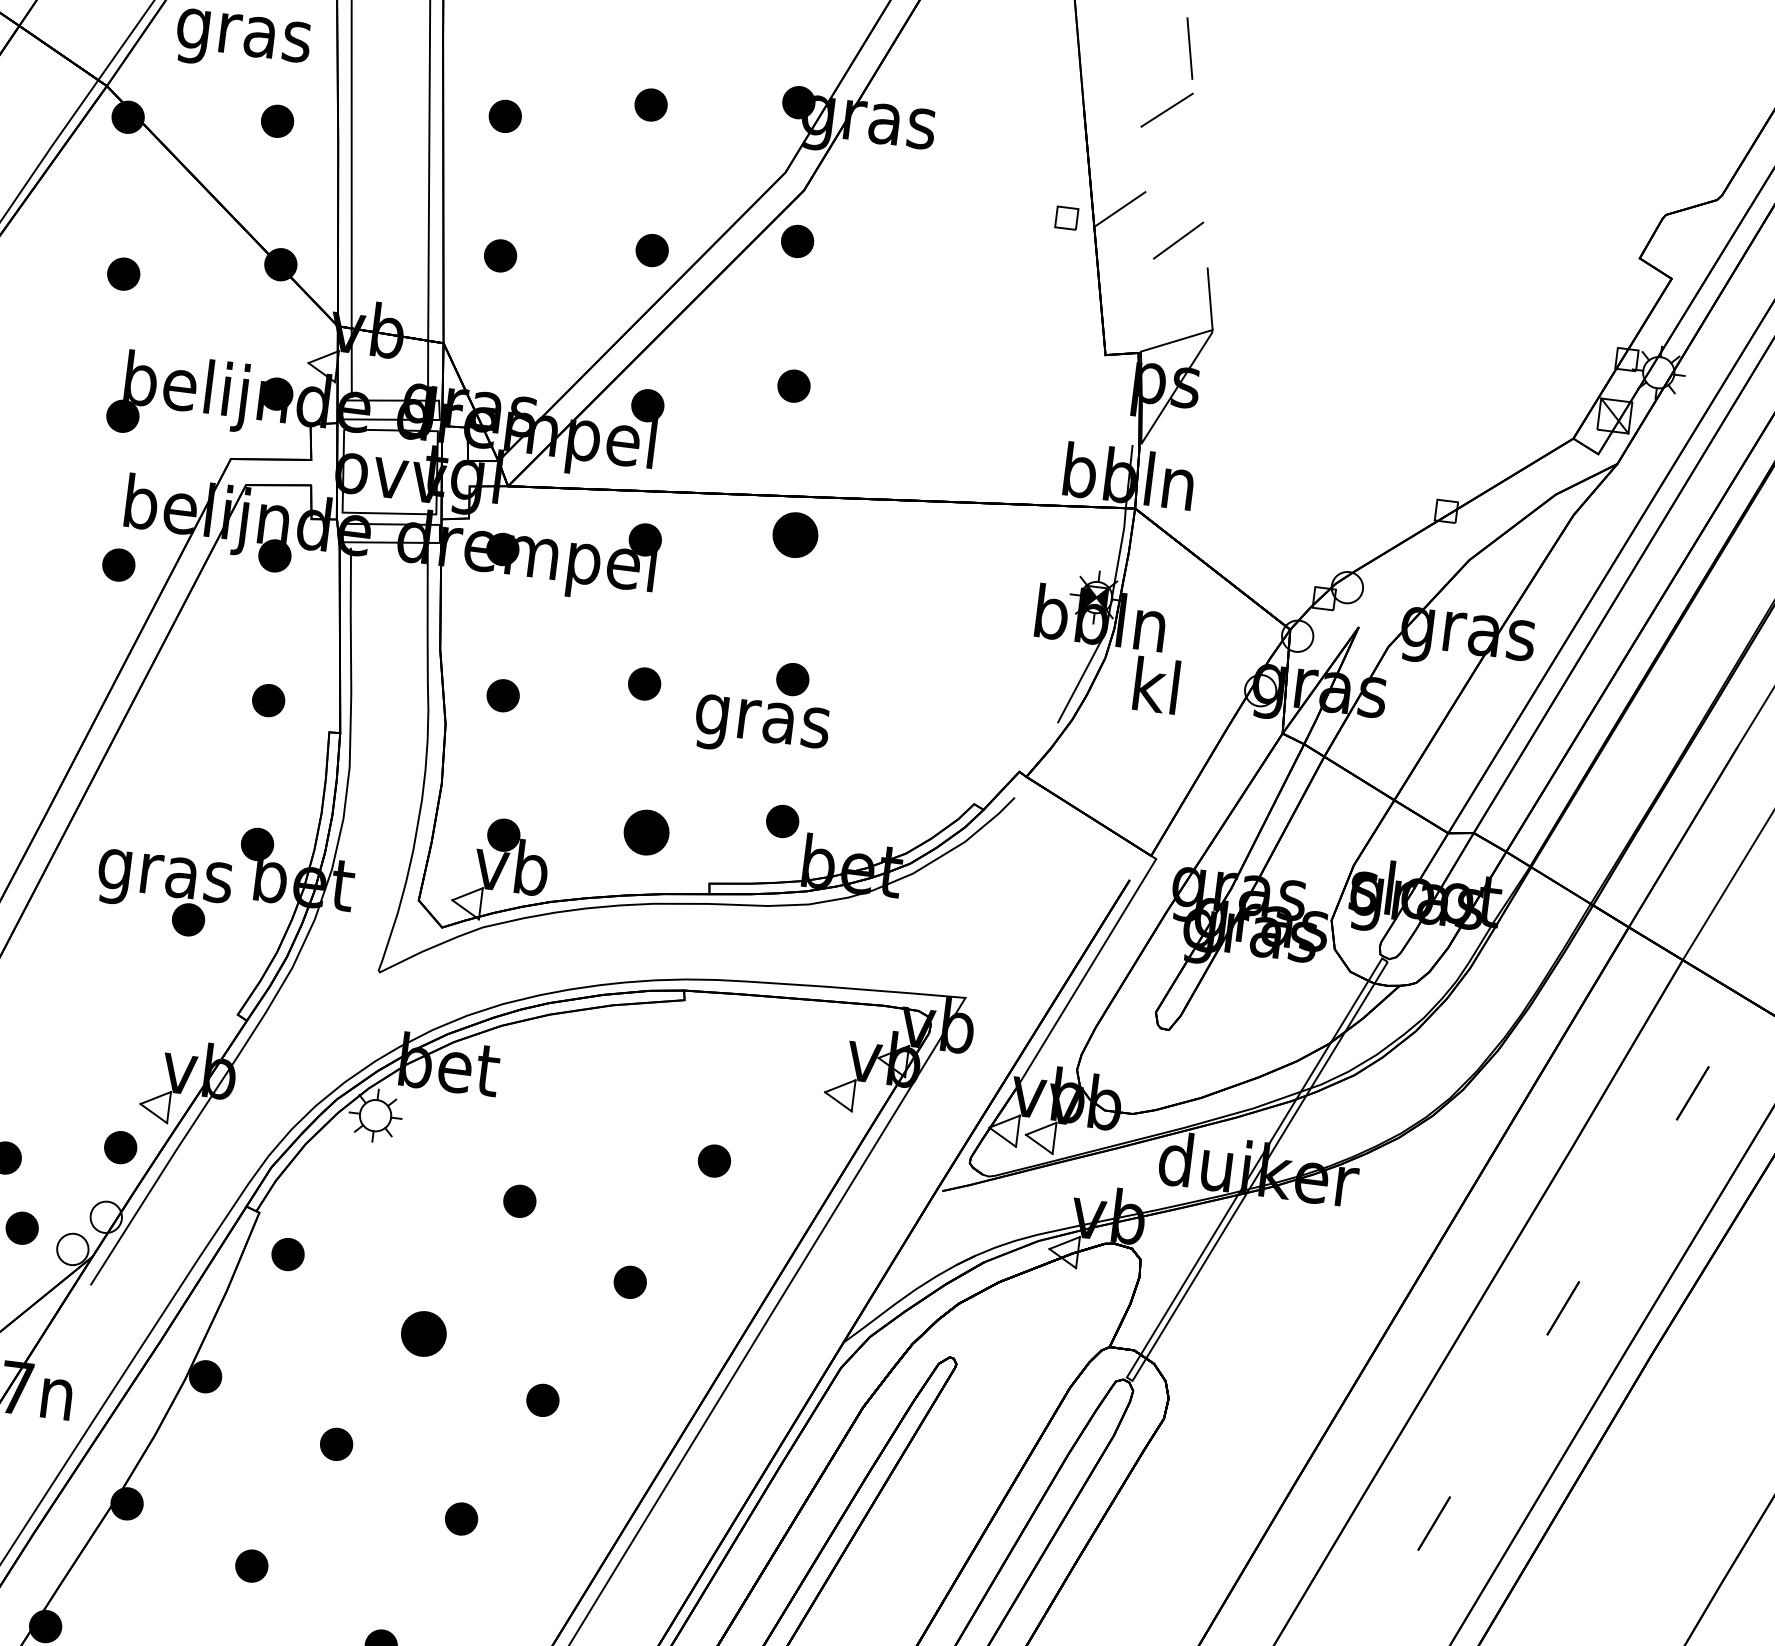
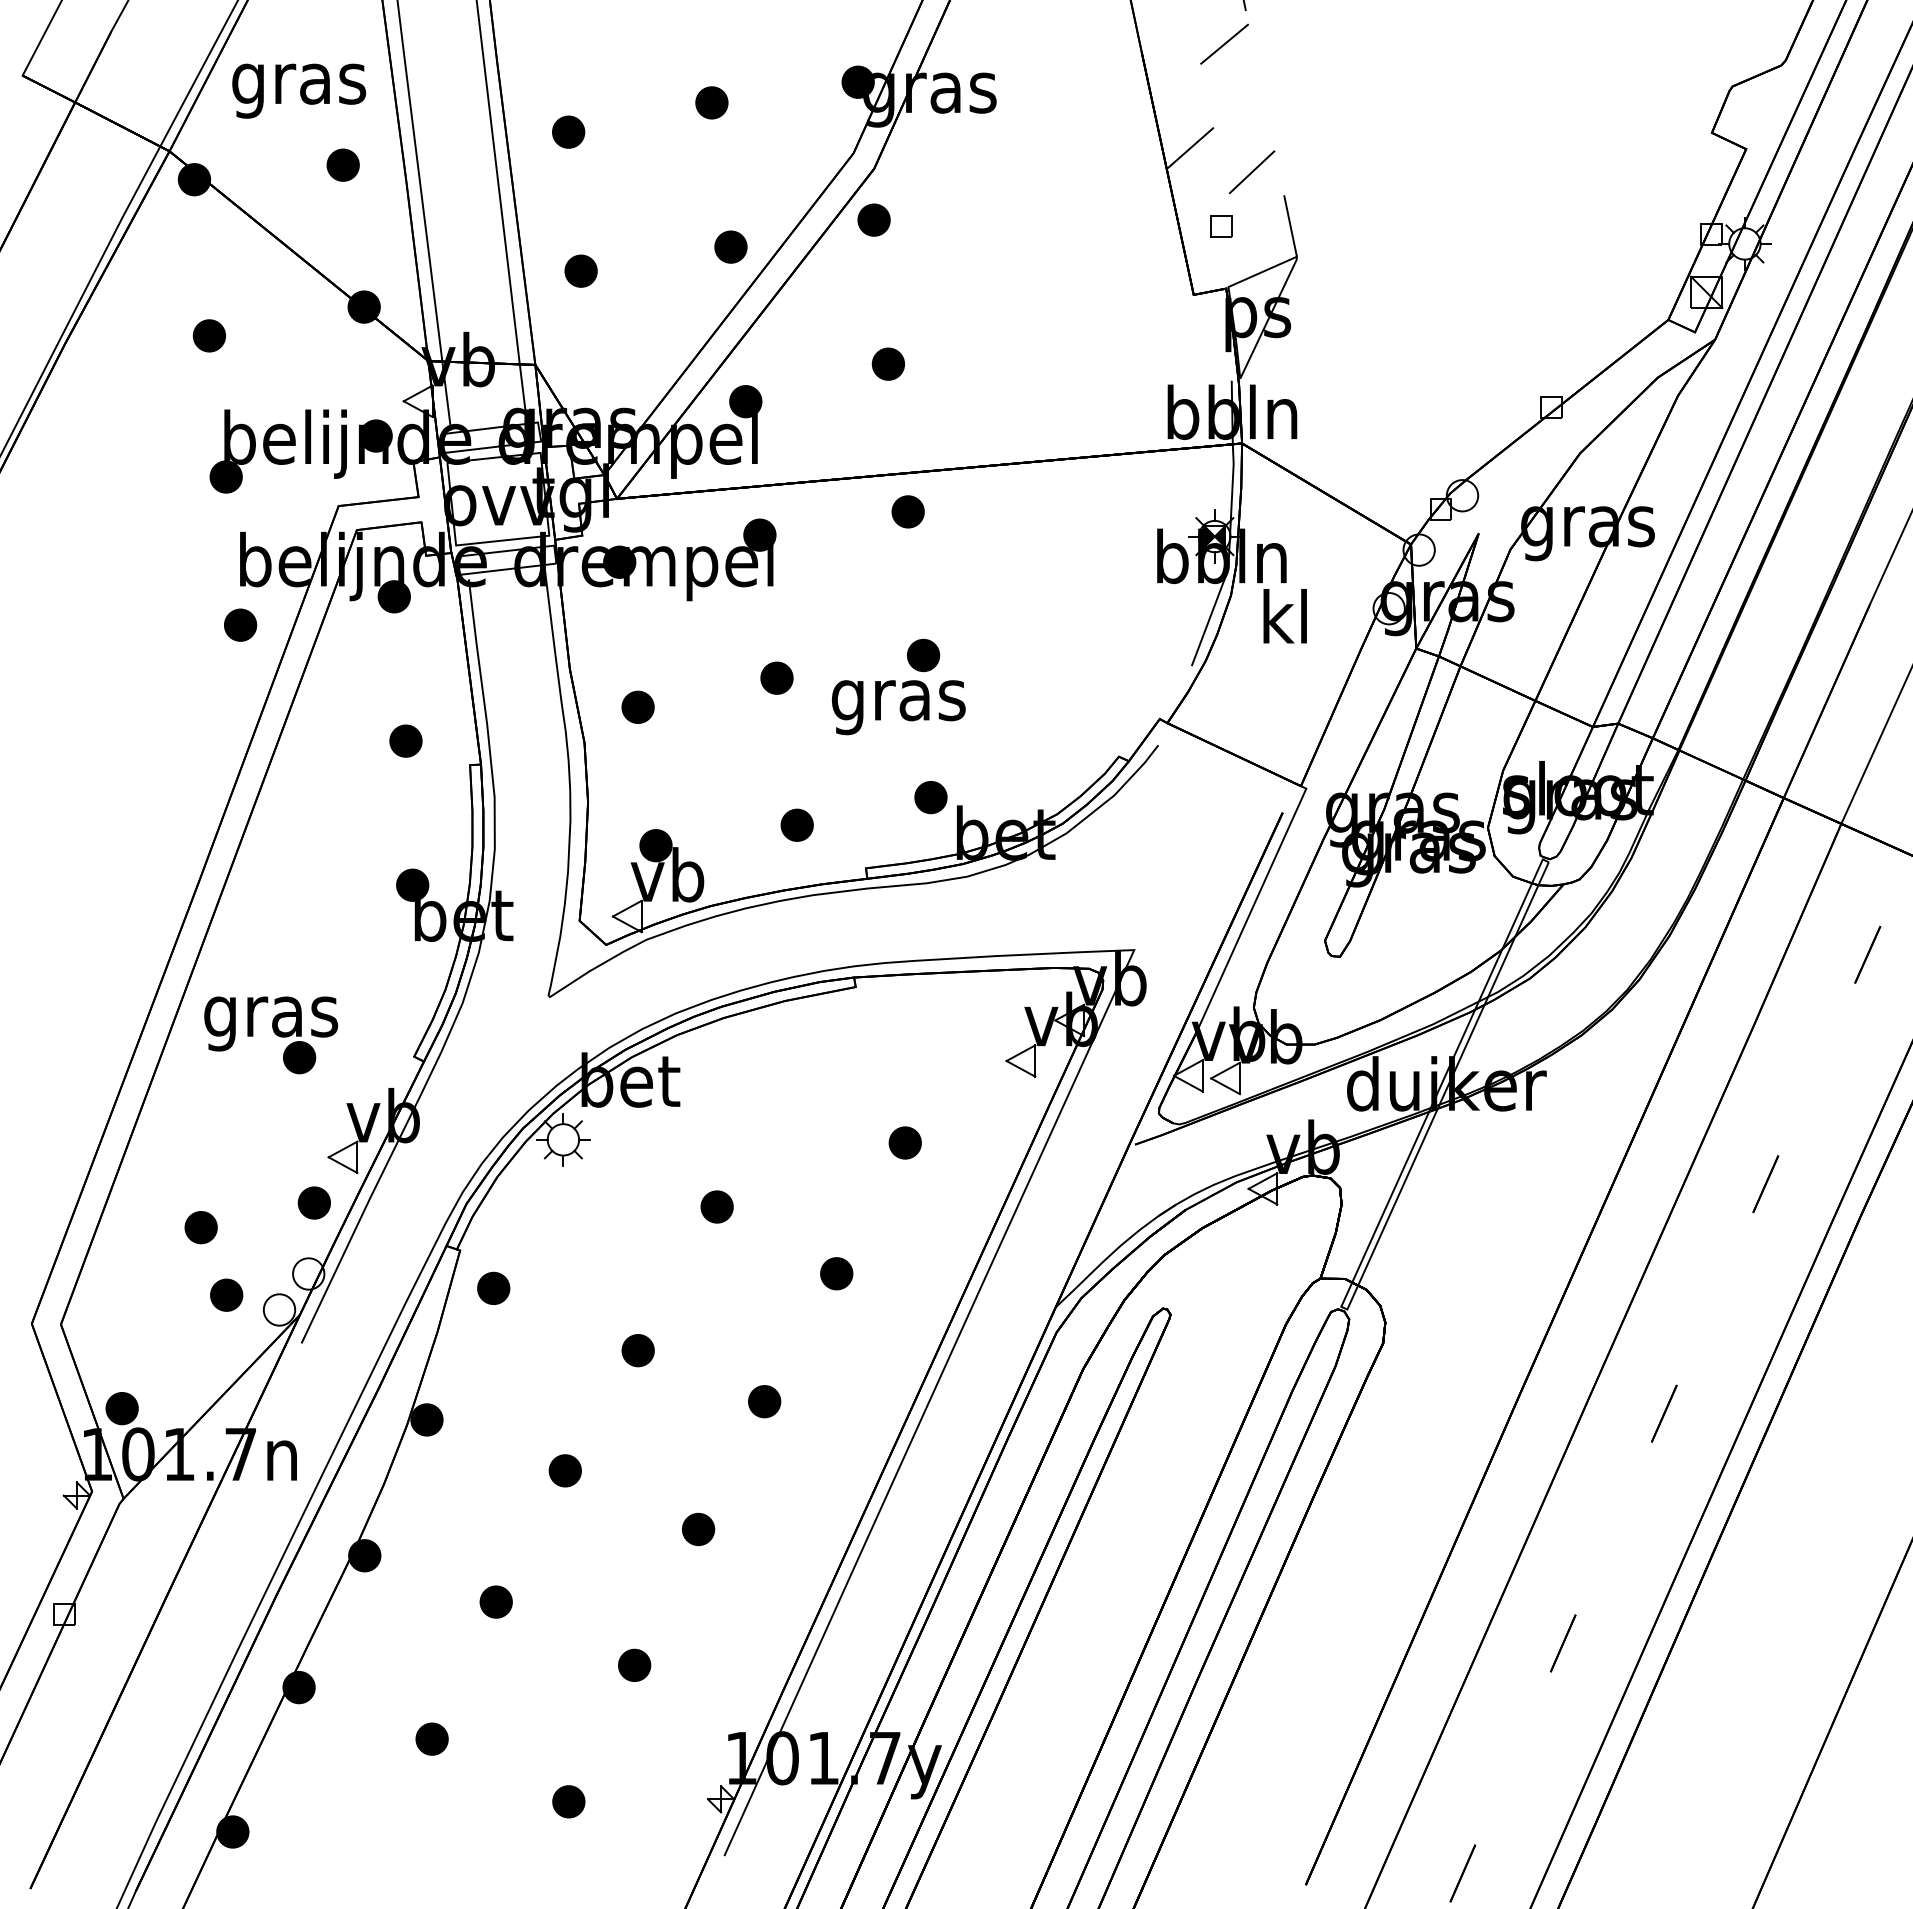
part: (1066, 217) -> (1221, 226), moved
part: (794, 534) -> (907, 511), size x0.71
part: (645, 831) -> (796, 824), size x0.71
part: (163, 894) -> (271, 1035), moved
part: (423, 1333) -> (637, 1350), size x0.71

